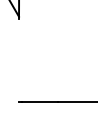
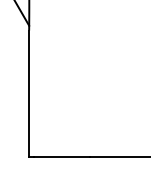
line: (18, 60) -> (28, 93), added

